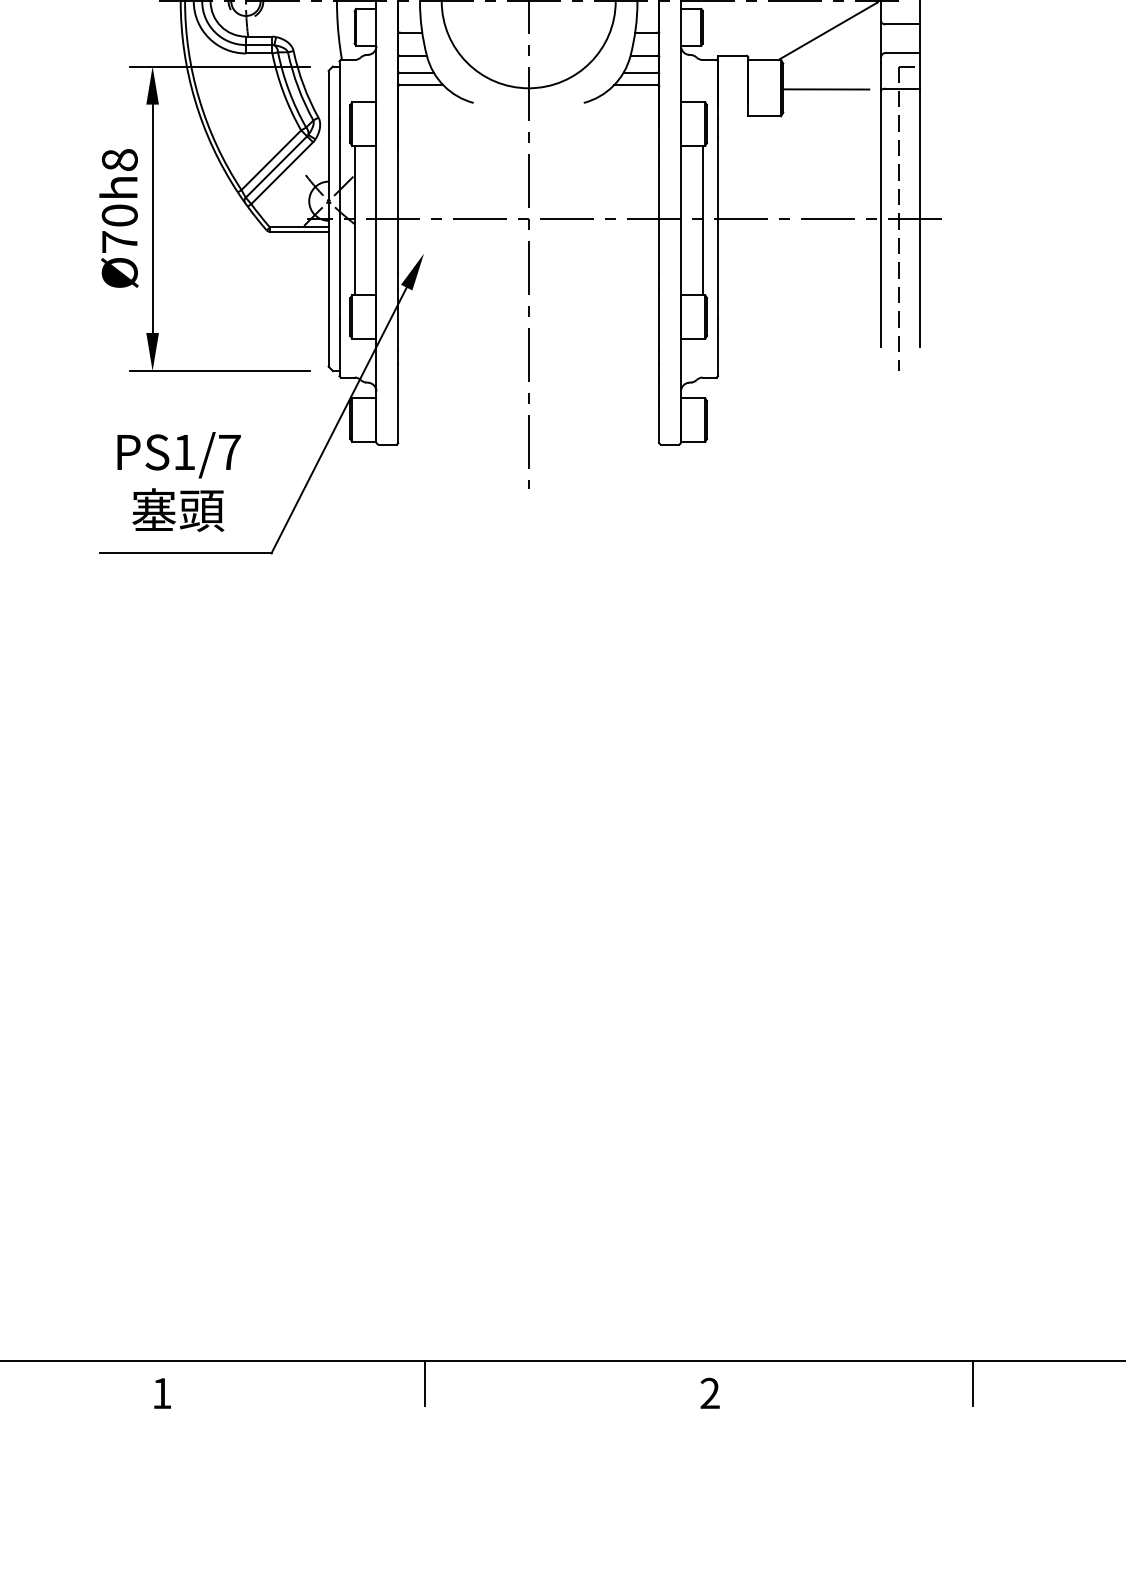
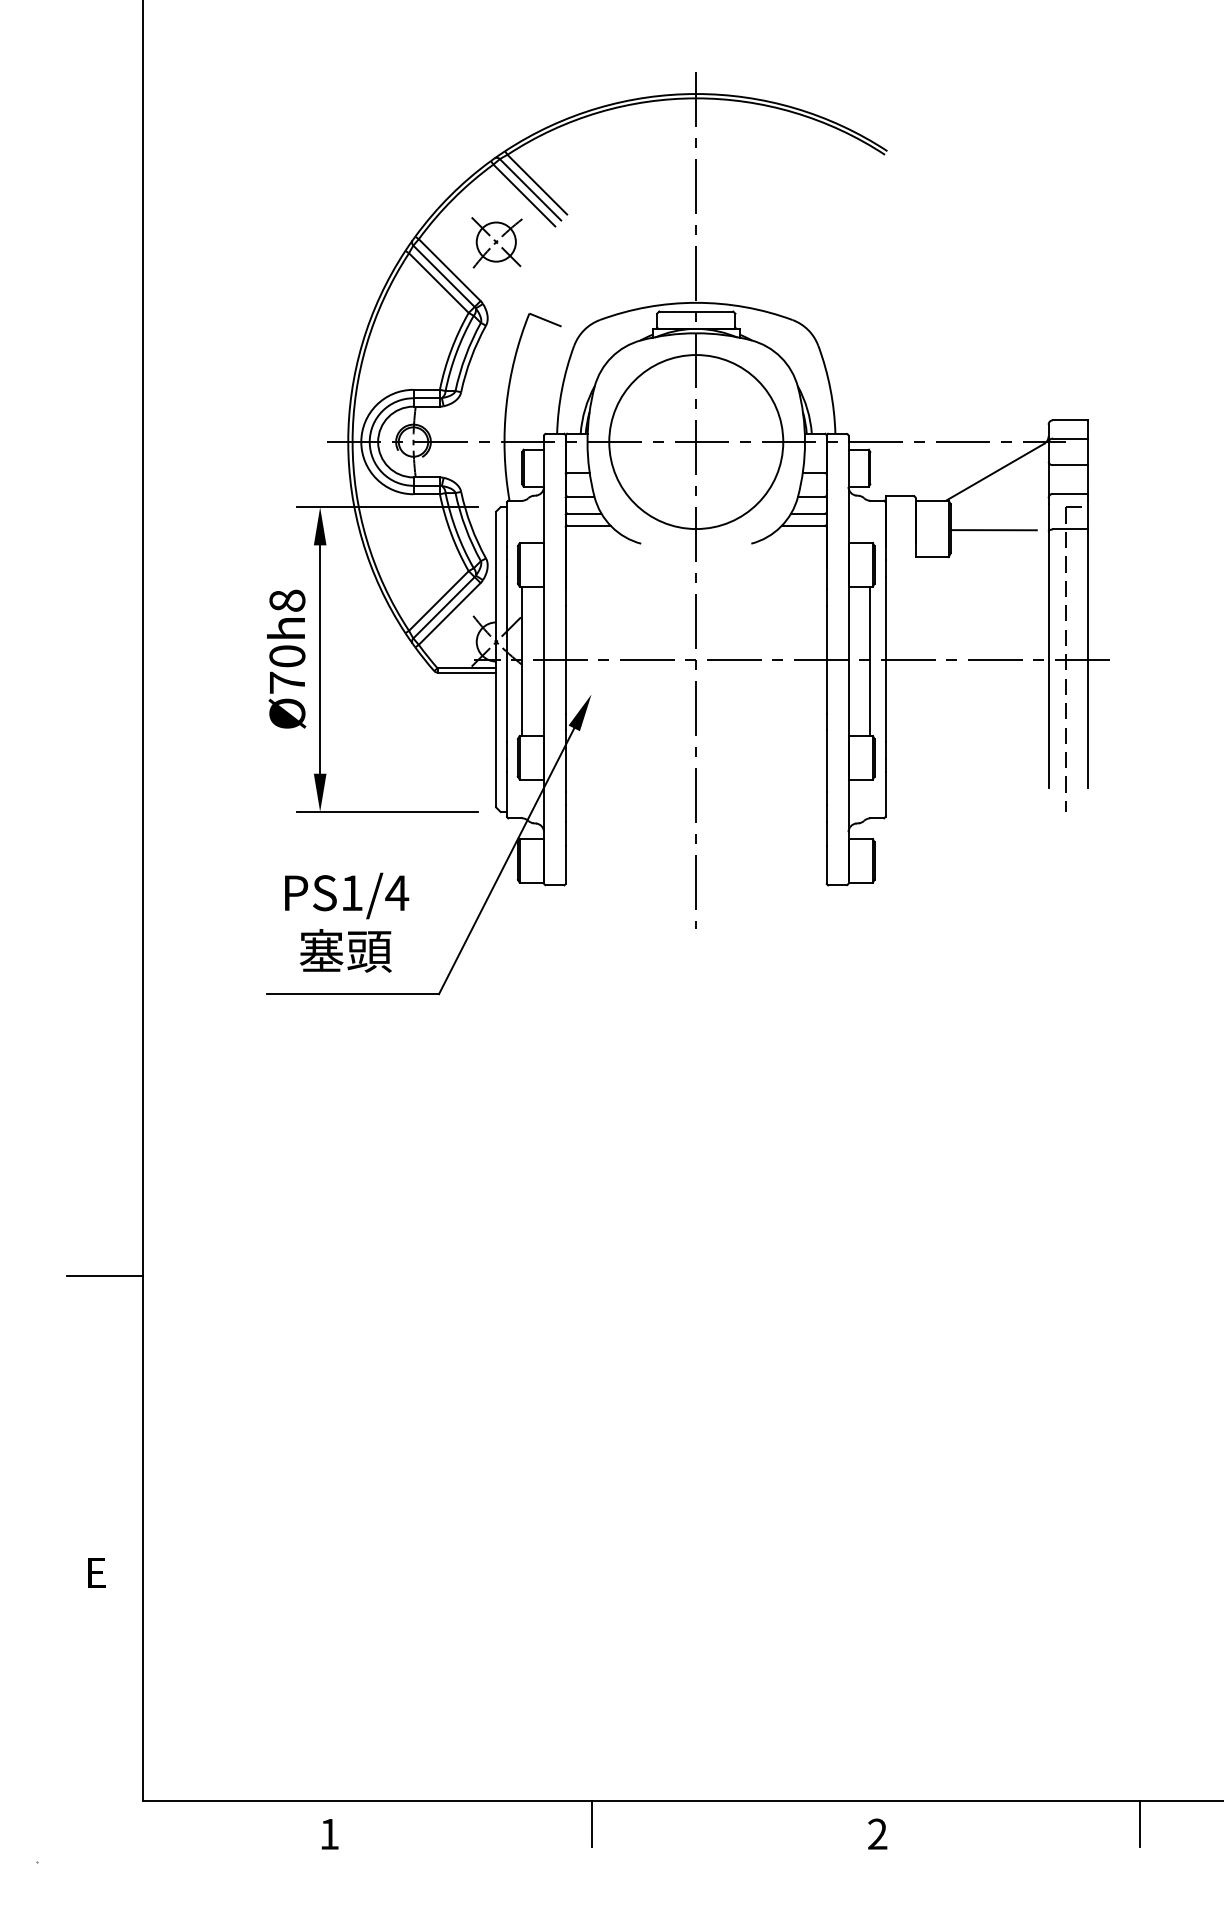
text: (229, 451) -> (397, 892), PS1/7 -> PS1/4

